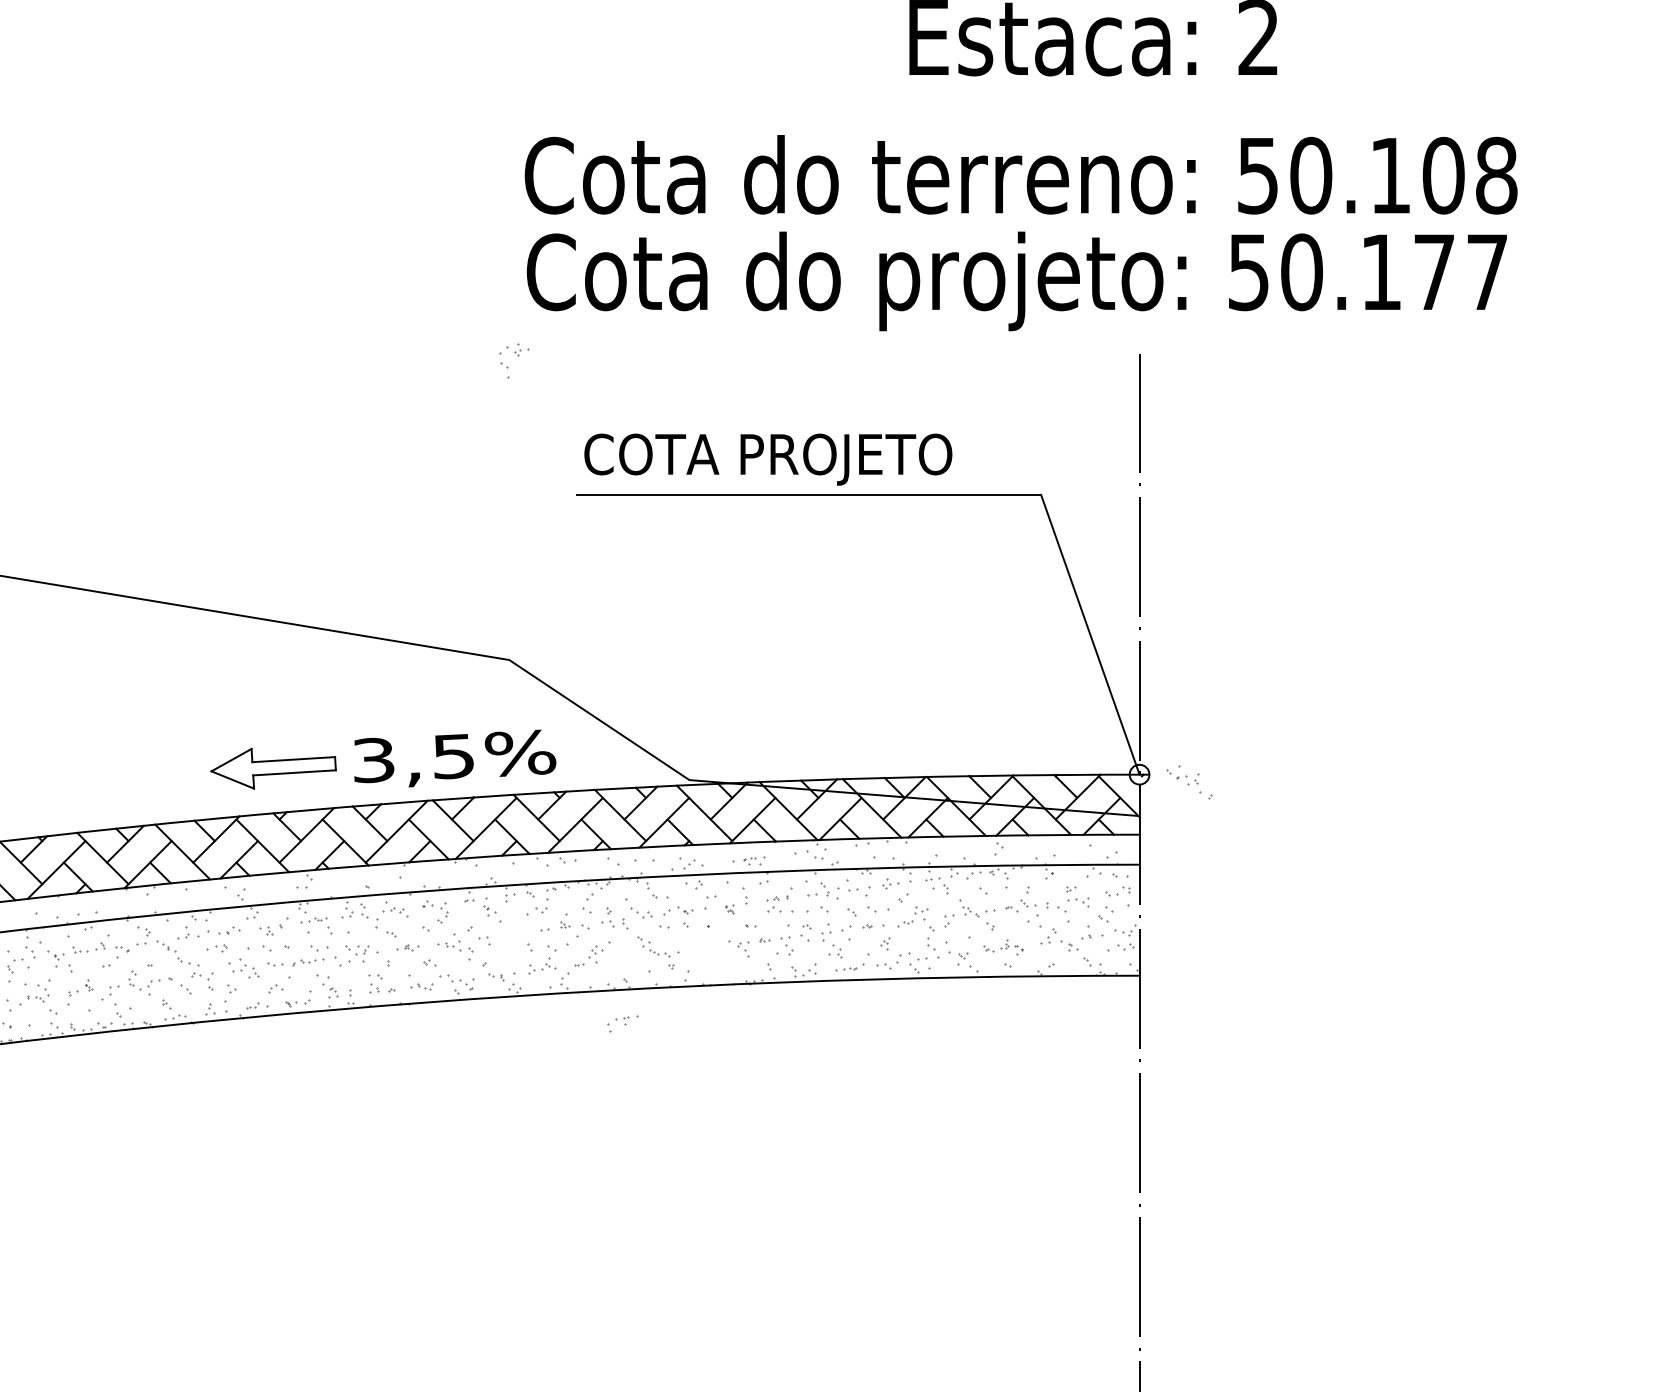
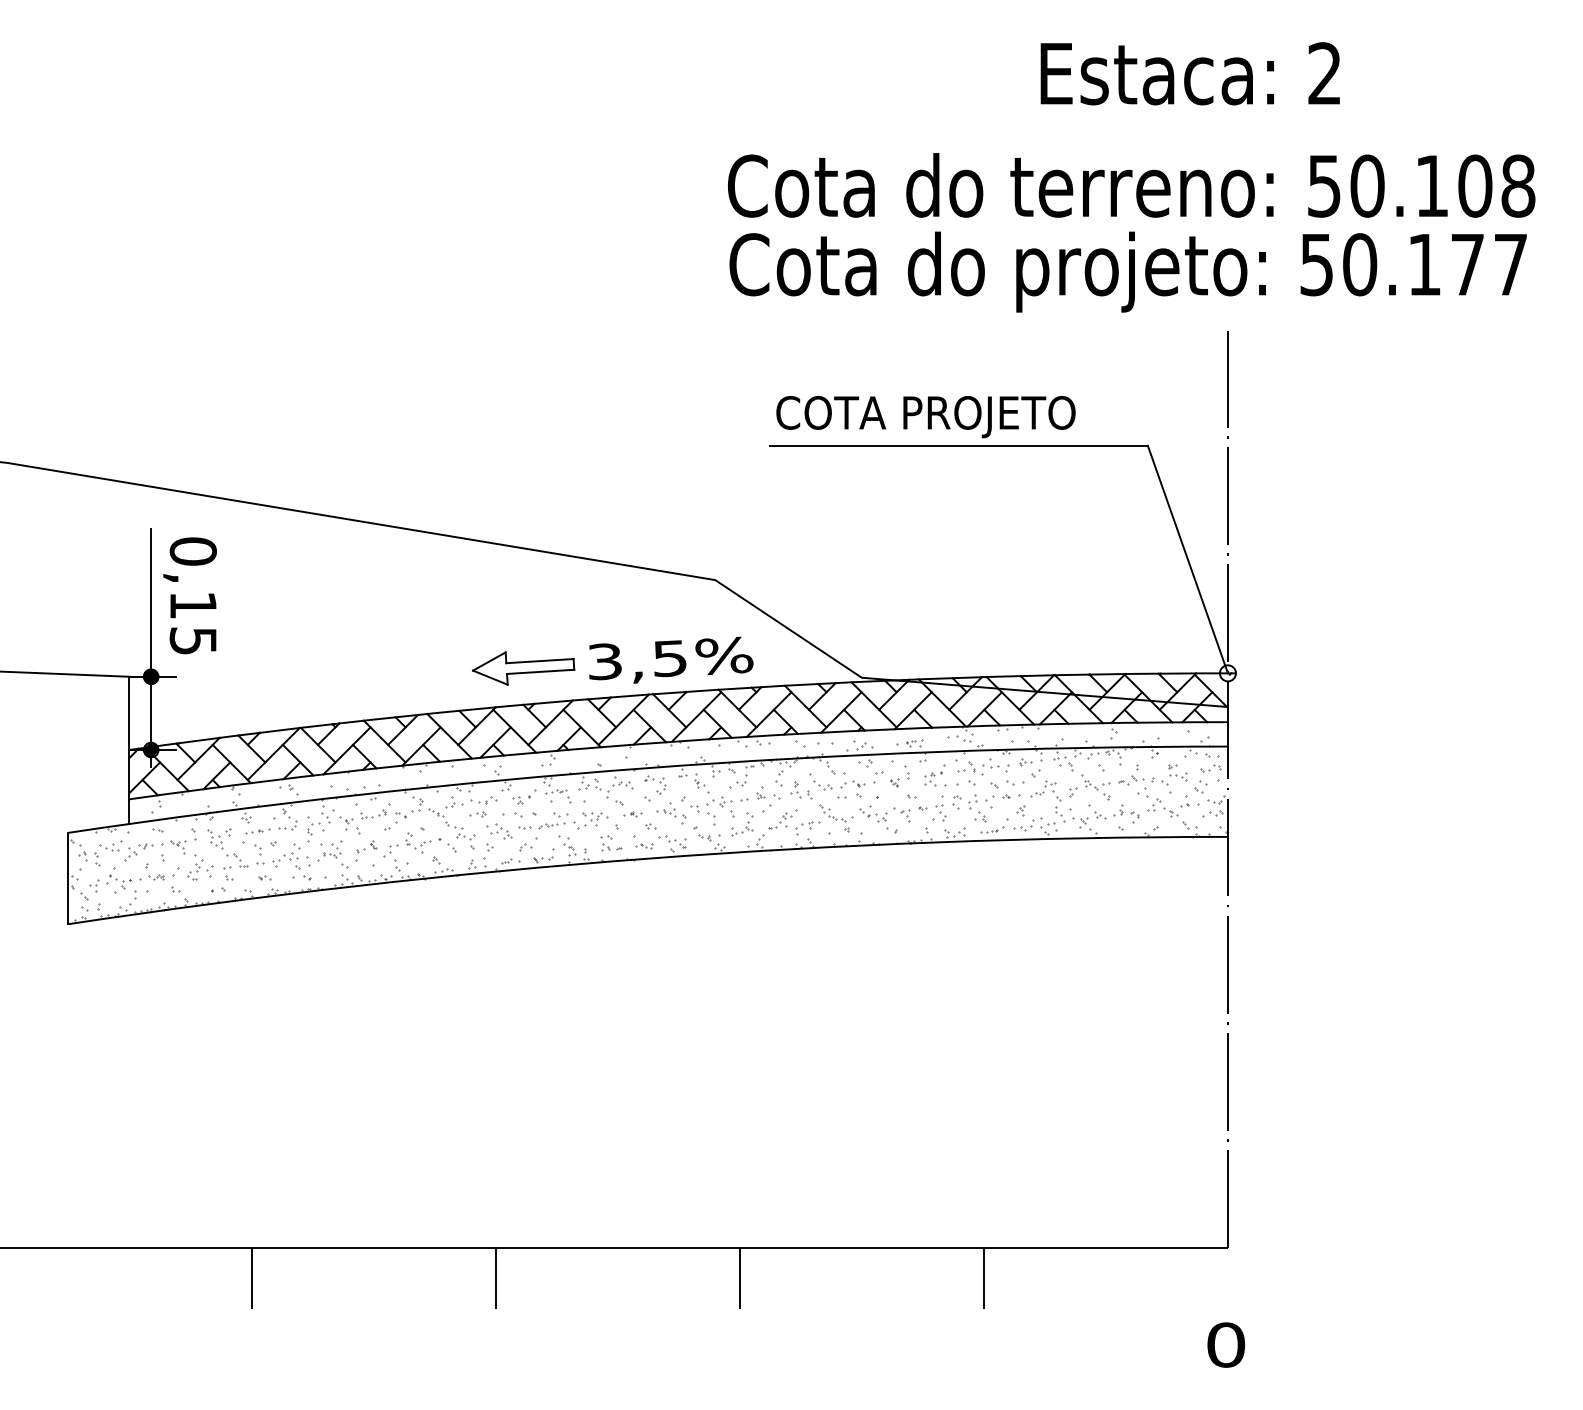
part: (514, 360) -> (719, 810), moved
part: (1189, 782) -> (878, 819), moved
part: (1002, 946) -> (1116, 813), size x1.43
part: (622, 1024) -> (807, 828), moved

